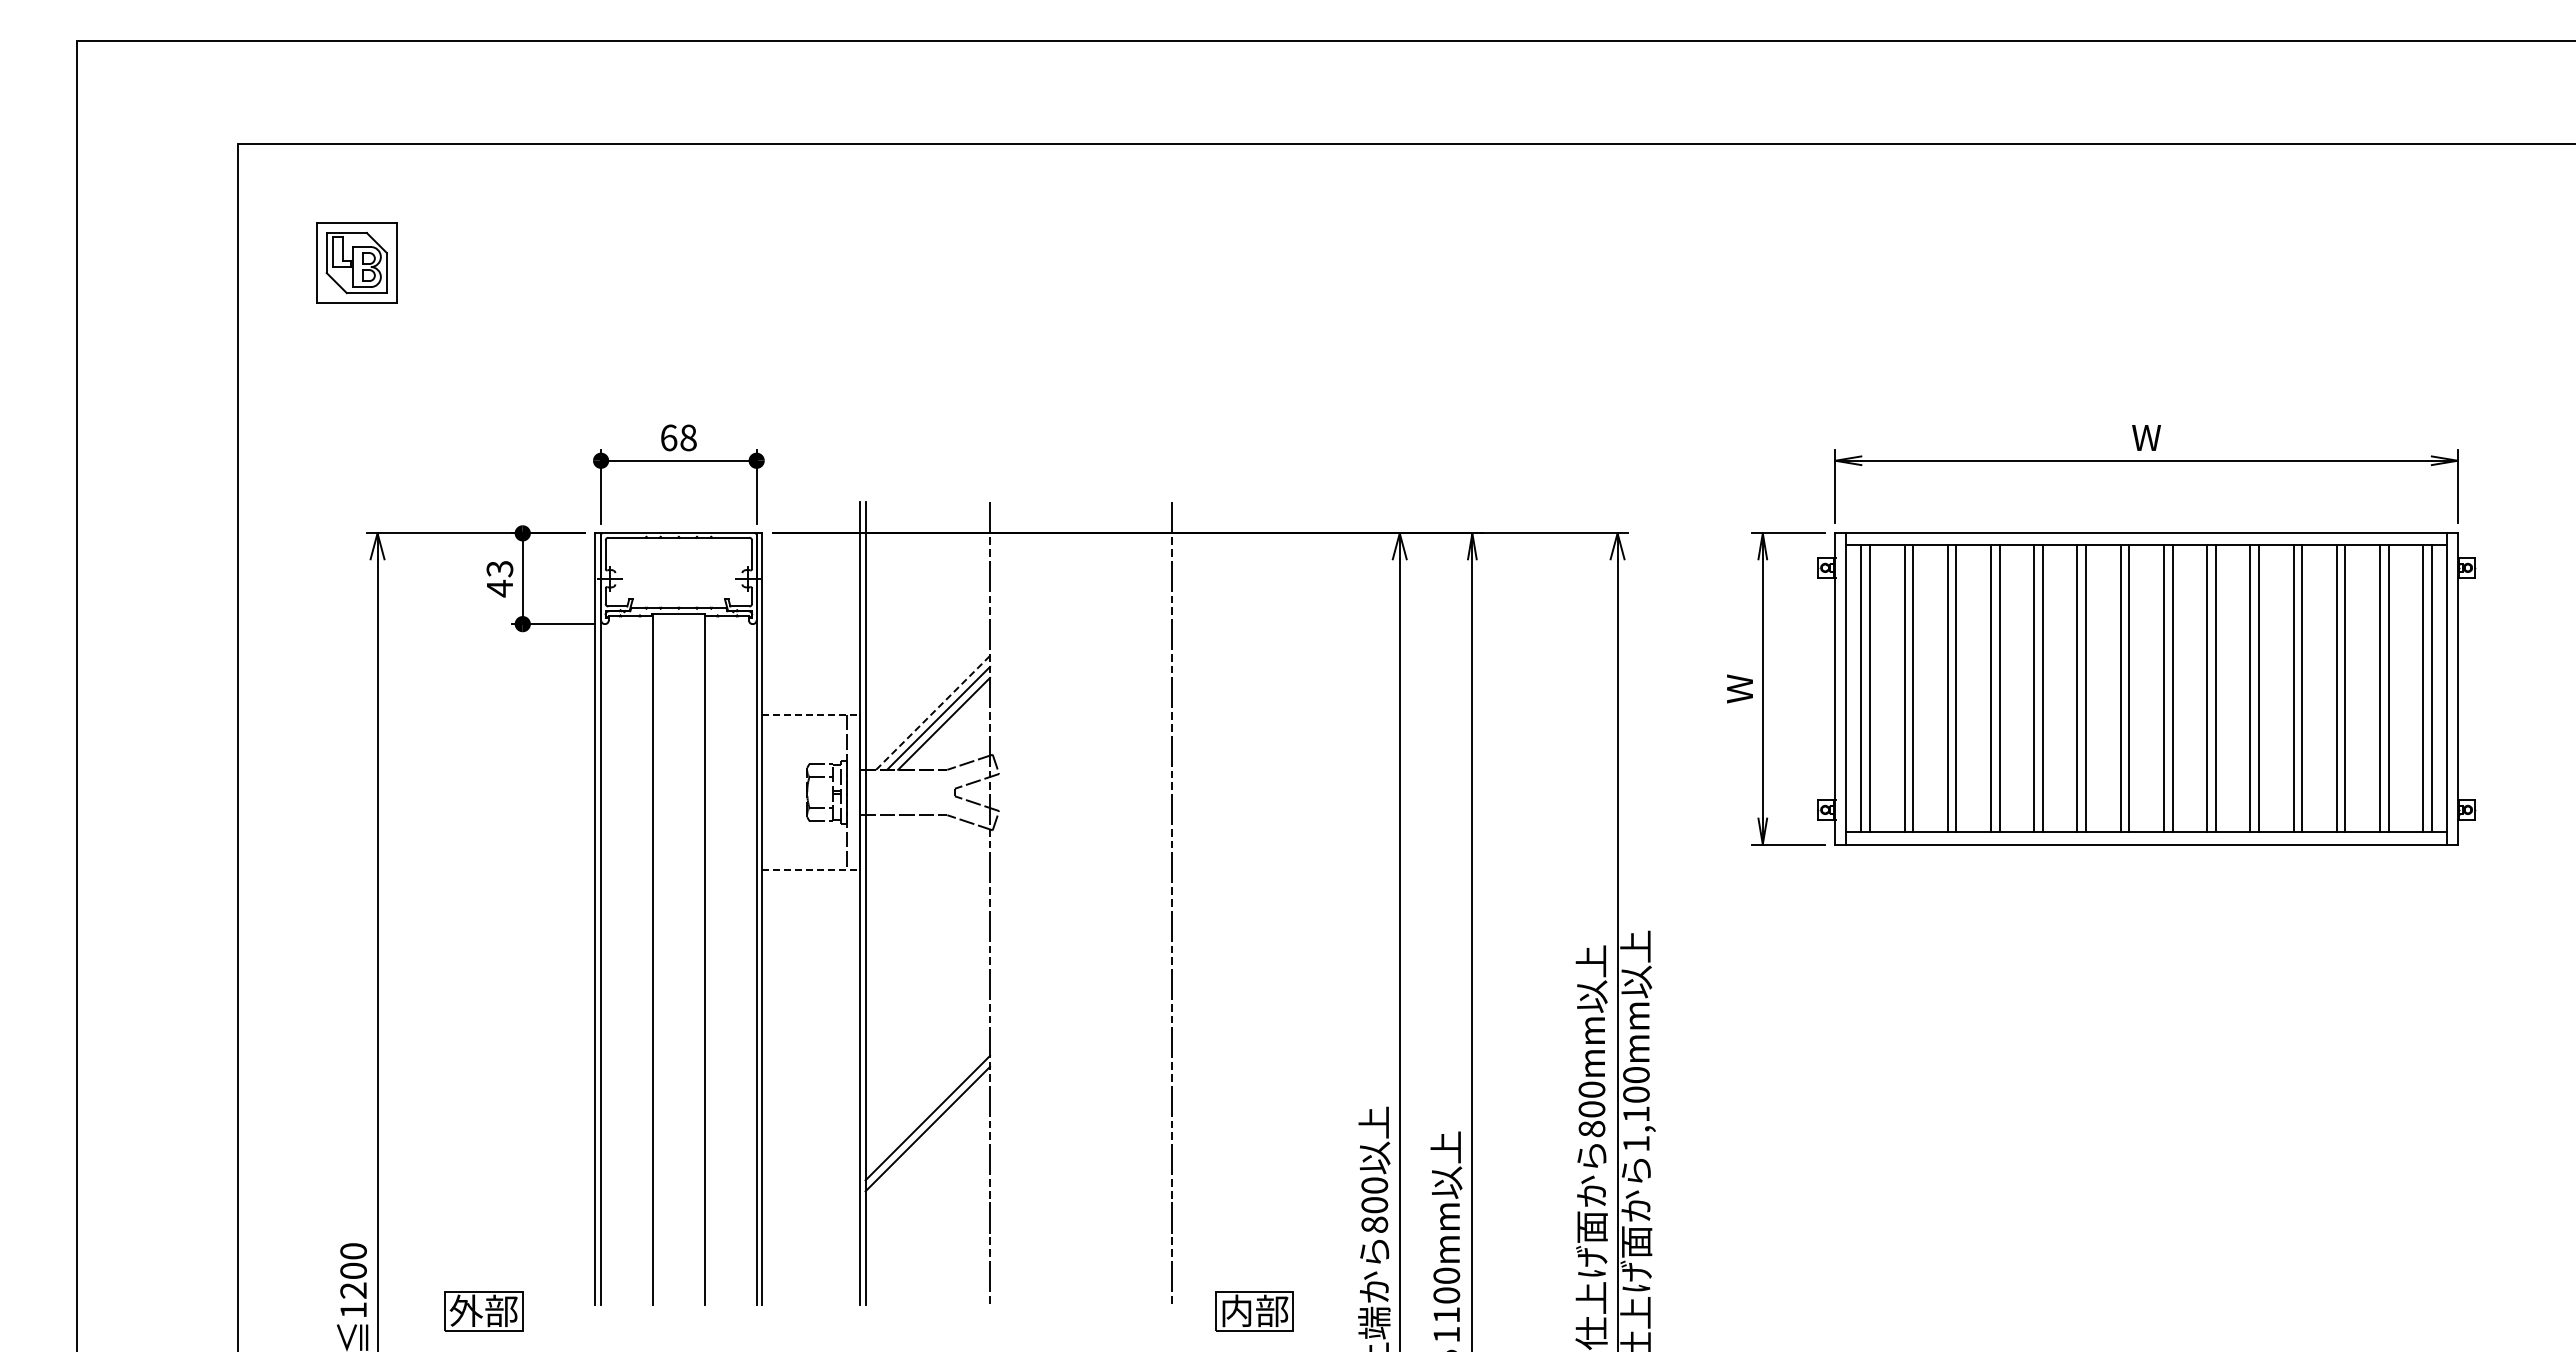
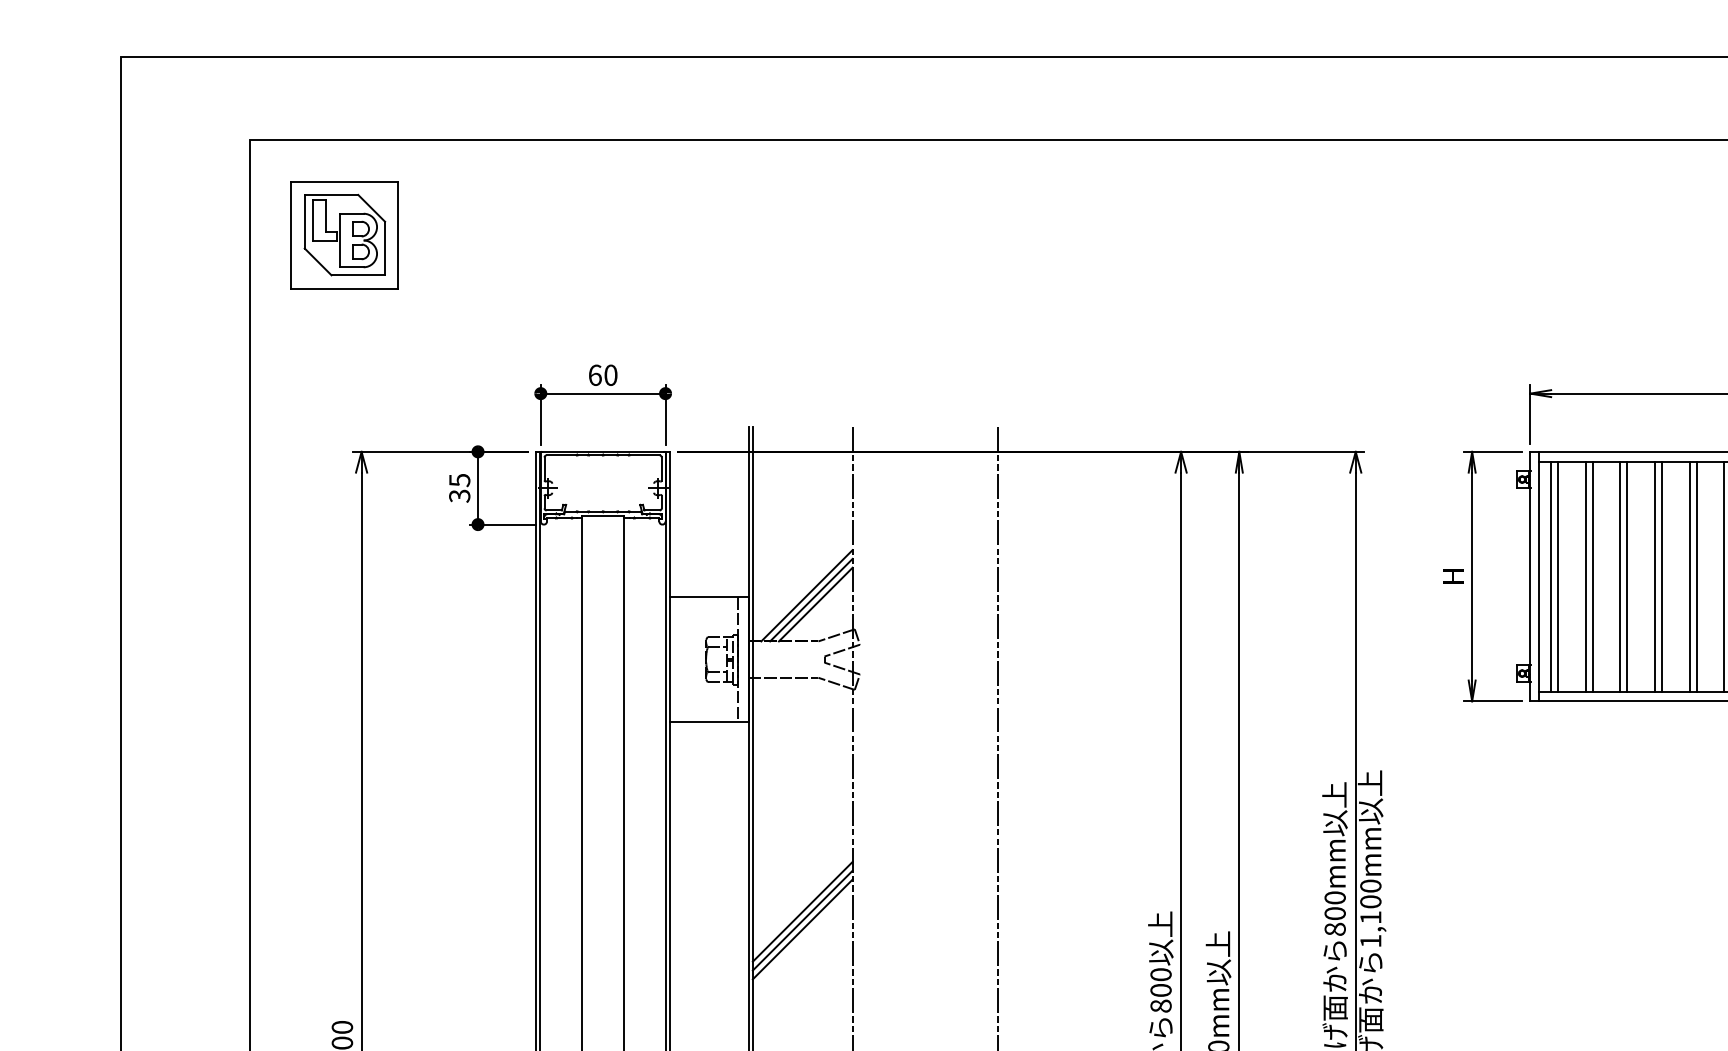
part: (356, 262) -> (344, 234), size x1.67
text: (688, 438) -> (610, 375), 68 -> 60
text: (499, 579) -> (459, 488), 43 -> 35
text: (1739, 688) -> (1453, 576), W -> H
line: (933, 712) -> (807, 595), dashed -> solid
line: (811, 714) -> (709, 597), dashed -> solid
line: (811, 870) -> (709, 722), dashed -> solid
line: (927, 1106) -> (802, 911), added

